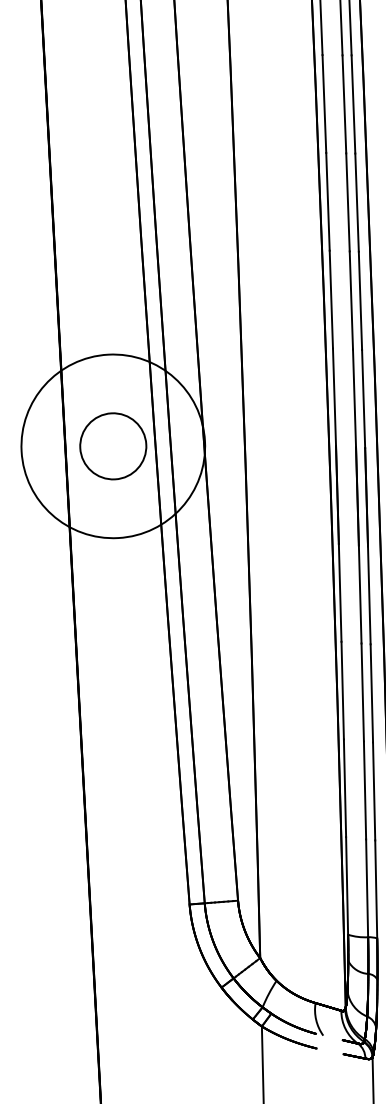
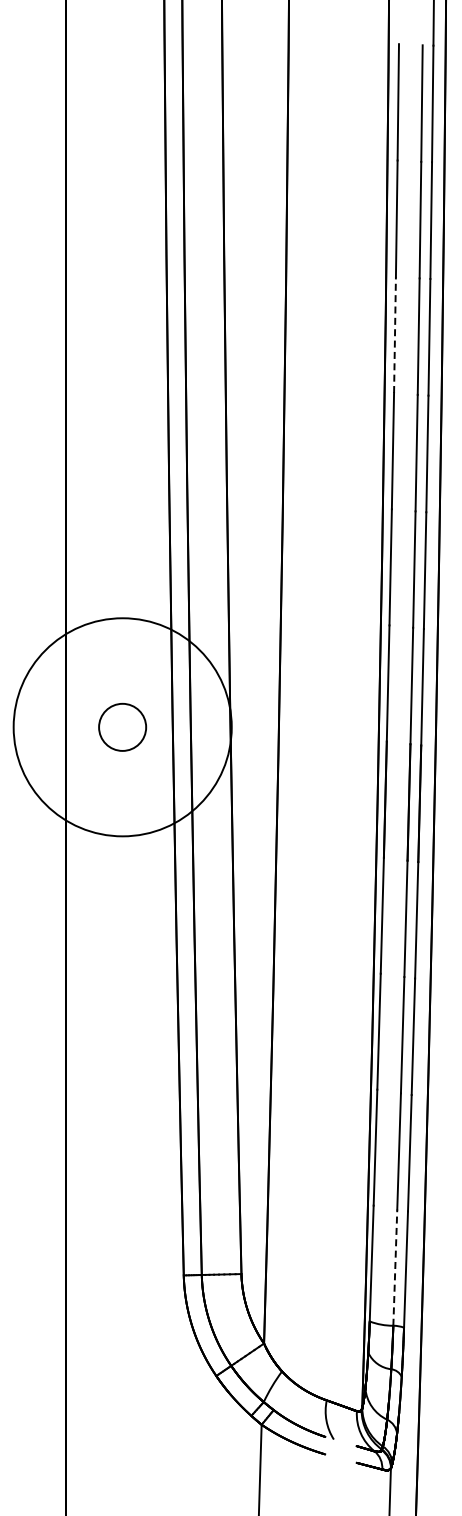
line: (324, 103) -> (395, 334), solid -> dashed
circle: (113, 446) -> (122, 727), size x0.6
line: (367, 888) -> (395, 1267), solid -> dashed

